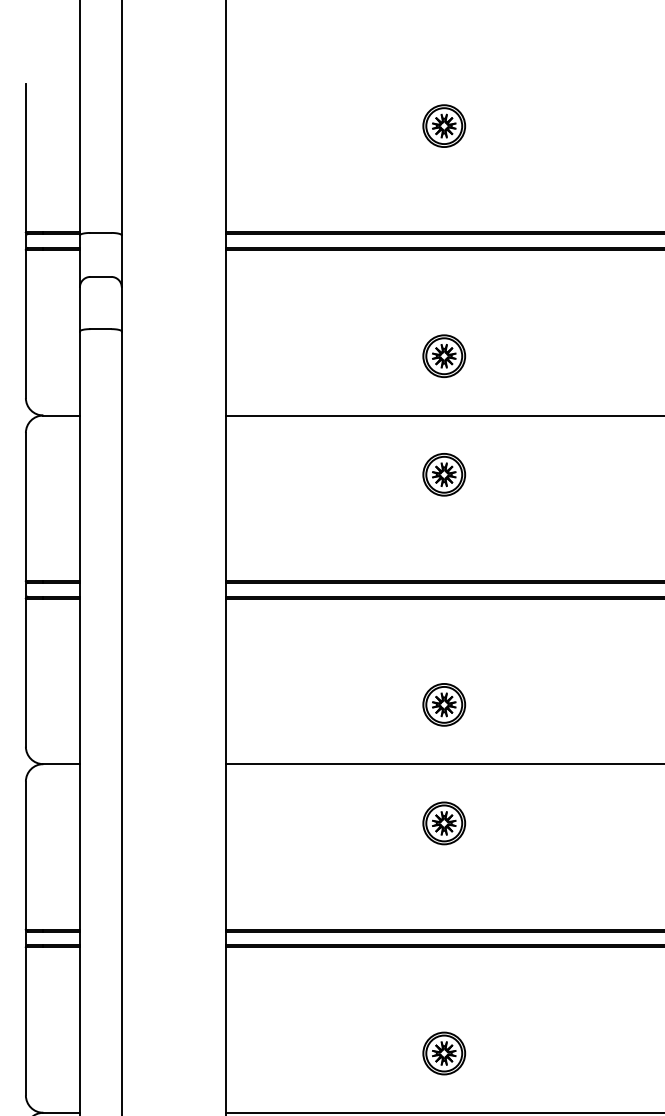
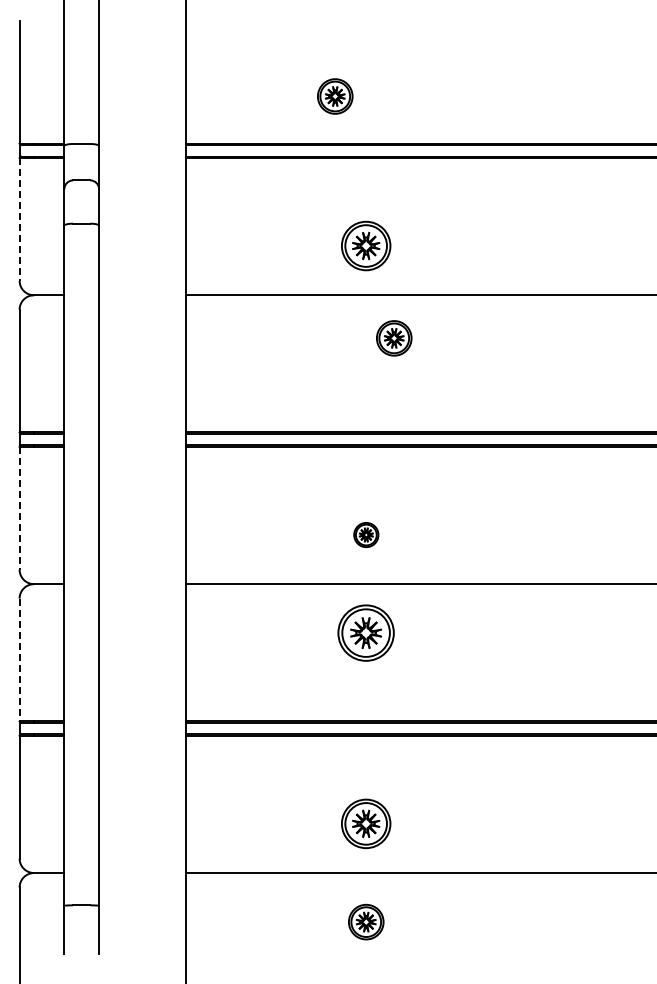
part: (444, 126) -> (335, 96), moved
line: (25, 324) -> (19, 219), solid -> dashed
part: (444, 356) -> (366, 246), size x1.4
part: (444, 474) -> (394, 338), moved
line: (25, 672) -> (19, 508), solid -> dashed
part: (444, 704) -> (366, 534), size x0.7
part: (444, 823) -> (366, 633), size x1.6
line: (25, 856) -> (19, 660), solid -> dashed
part: (444, 1053) -> (366, 823), size x1.4

